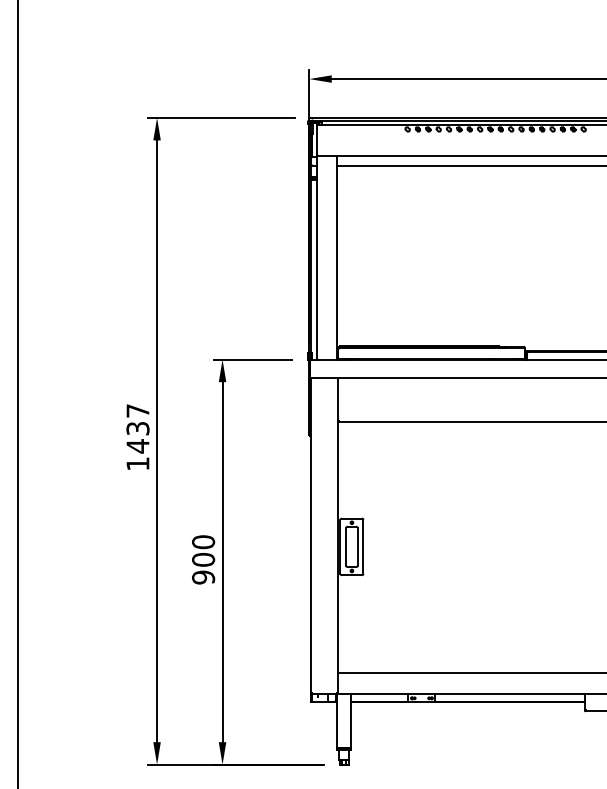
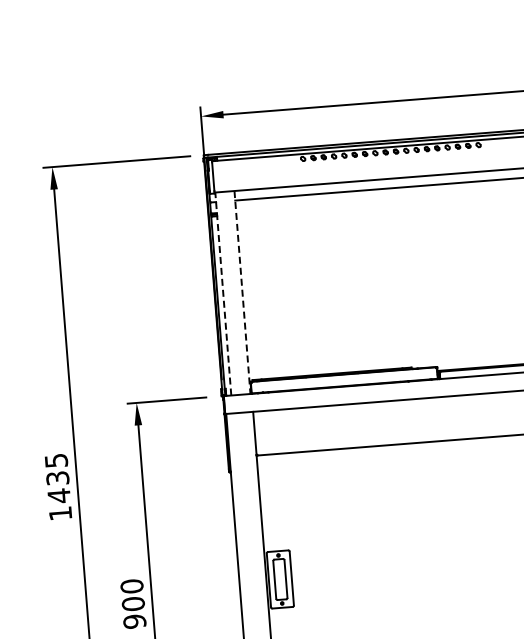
line: (317, 257) -> (223, 293), solid -> dashed
line: (336, 257) -> (242, 292), solid -> dashed
text: (137, 410) -> (55, 460), 1437 -> 1435

